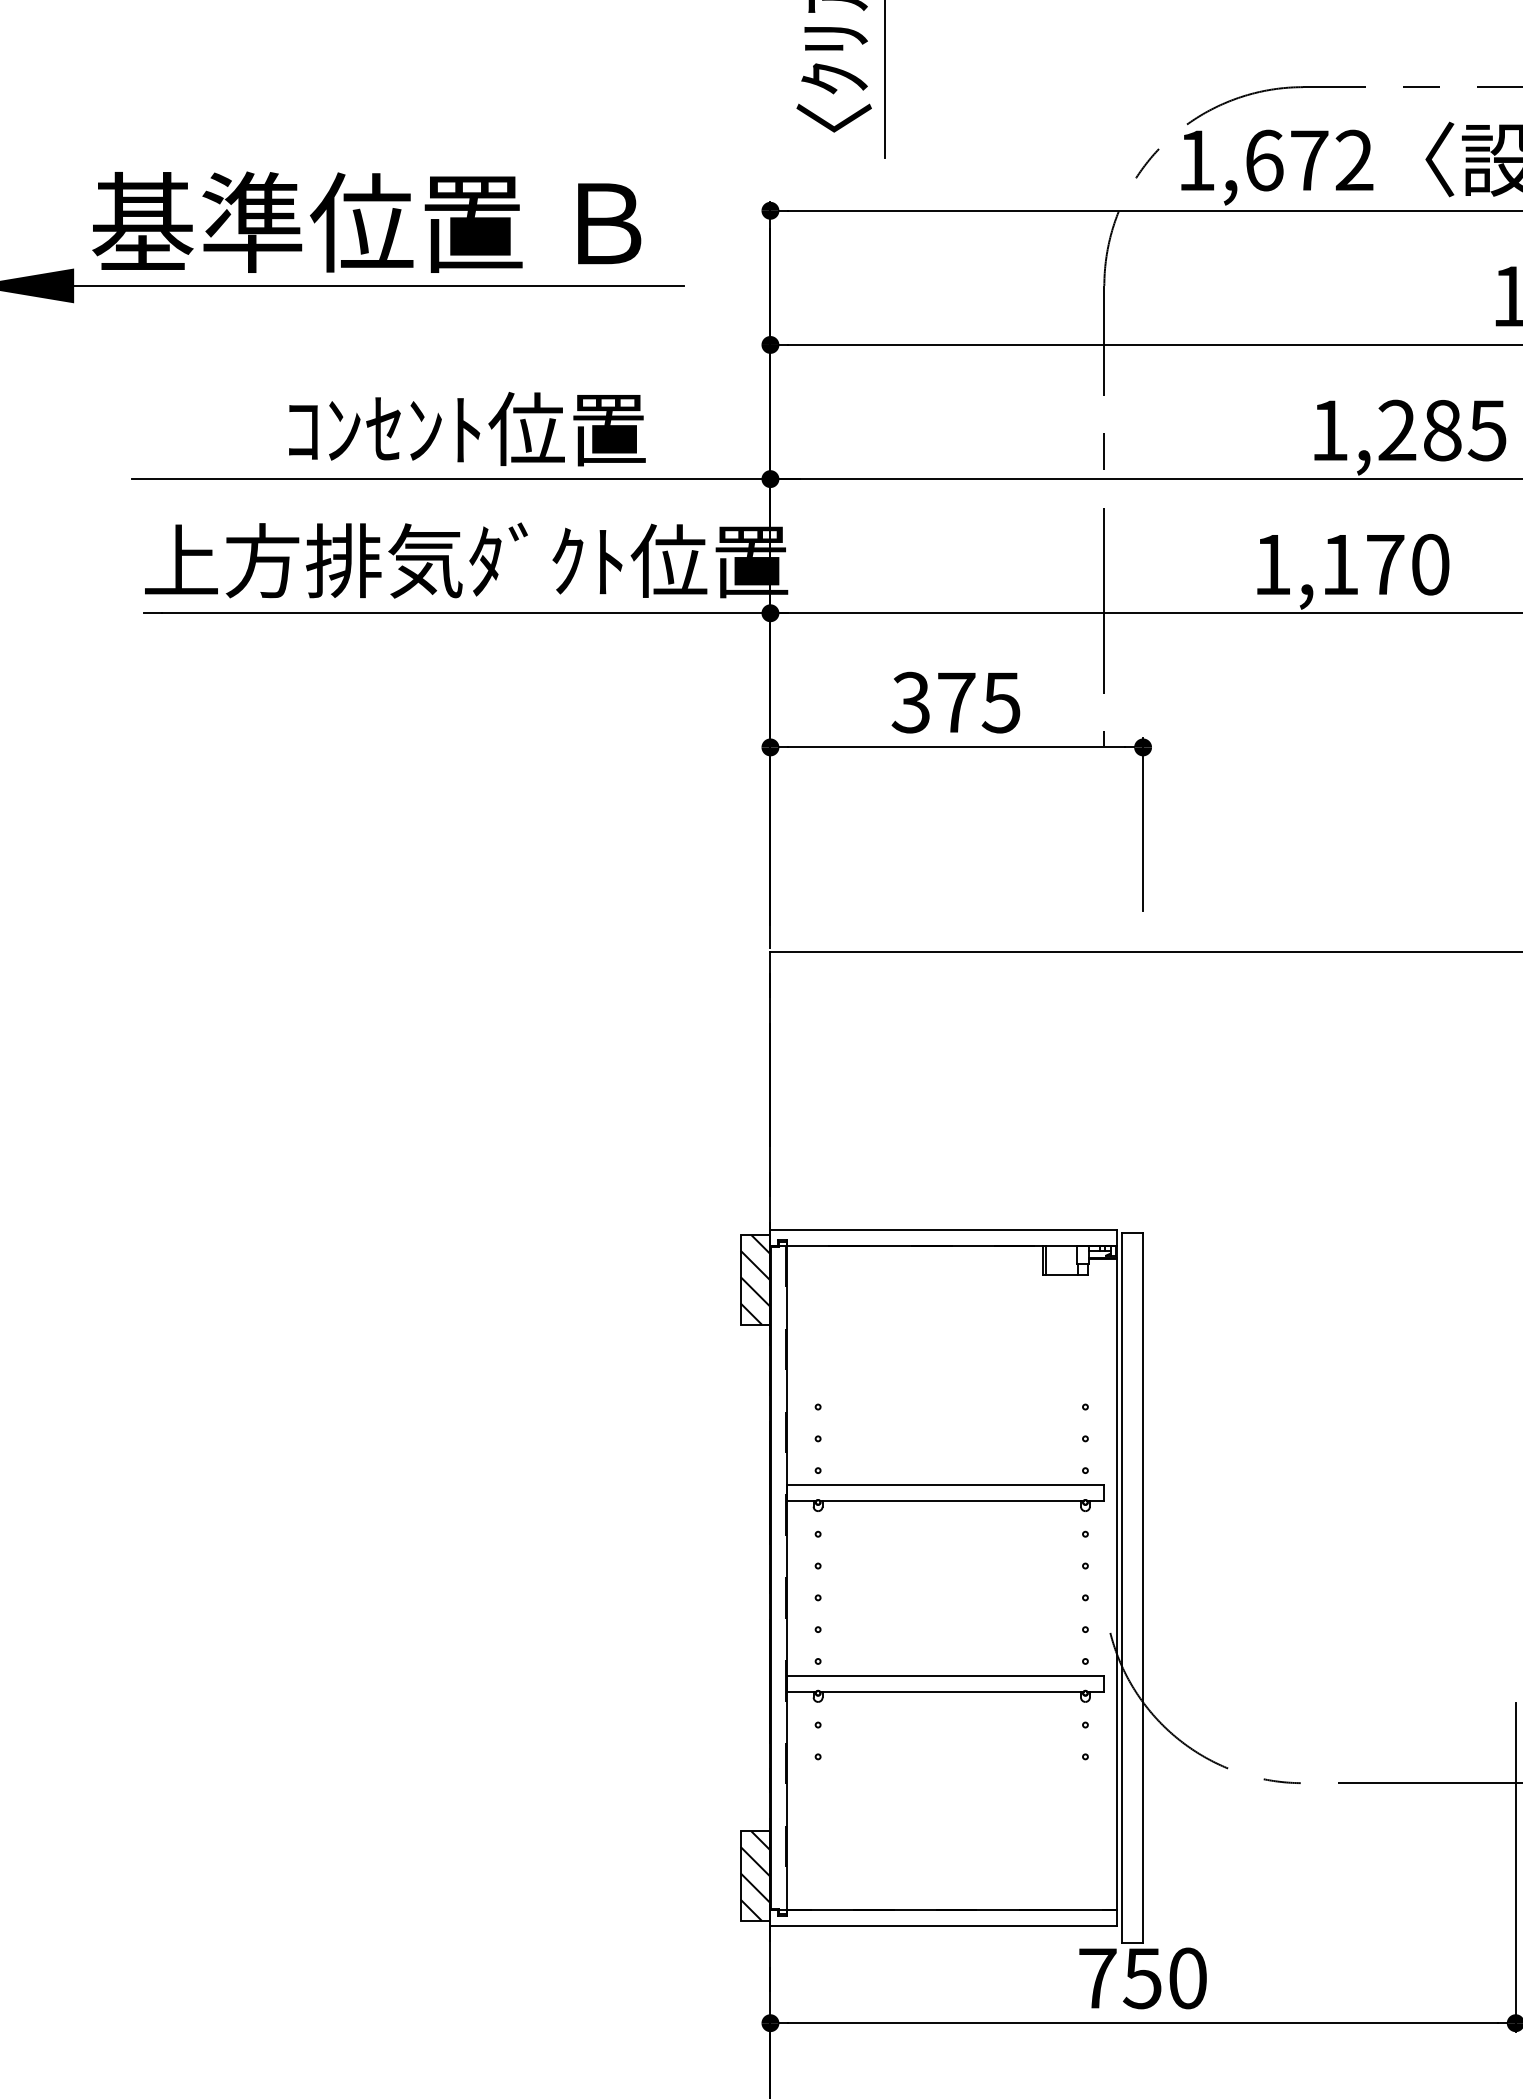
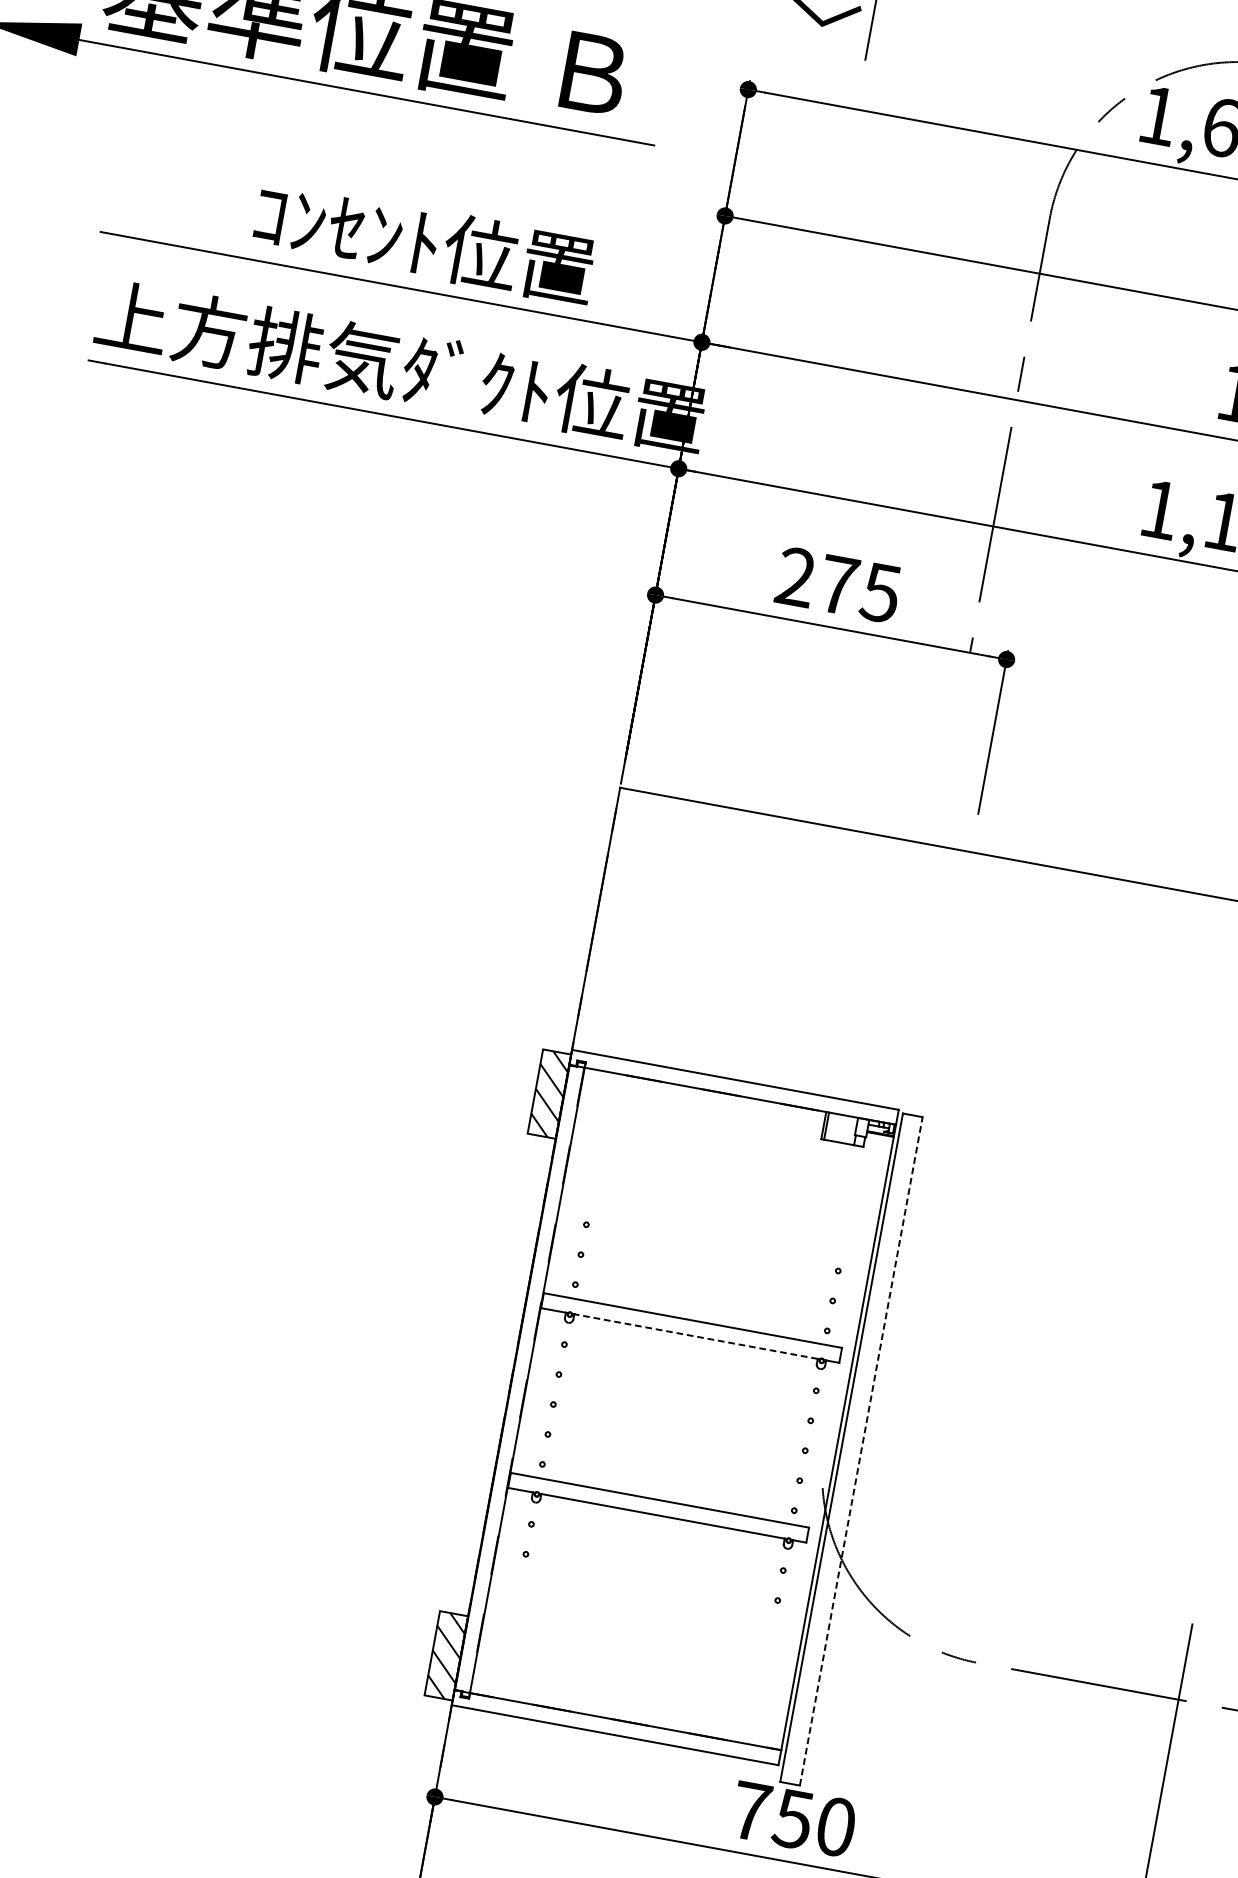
text: (910, 702) -> (795, 577), 375 -> 275
line: (951, 1501) -> (695, 1336), solid -> dashed
line: (1143, 1587) -> (861, 1451), solid -> dashed

